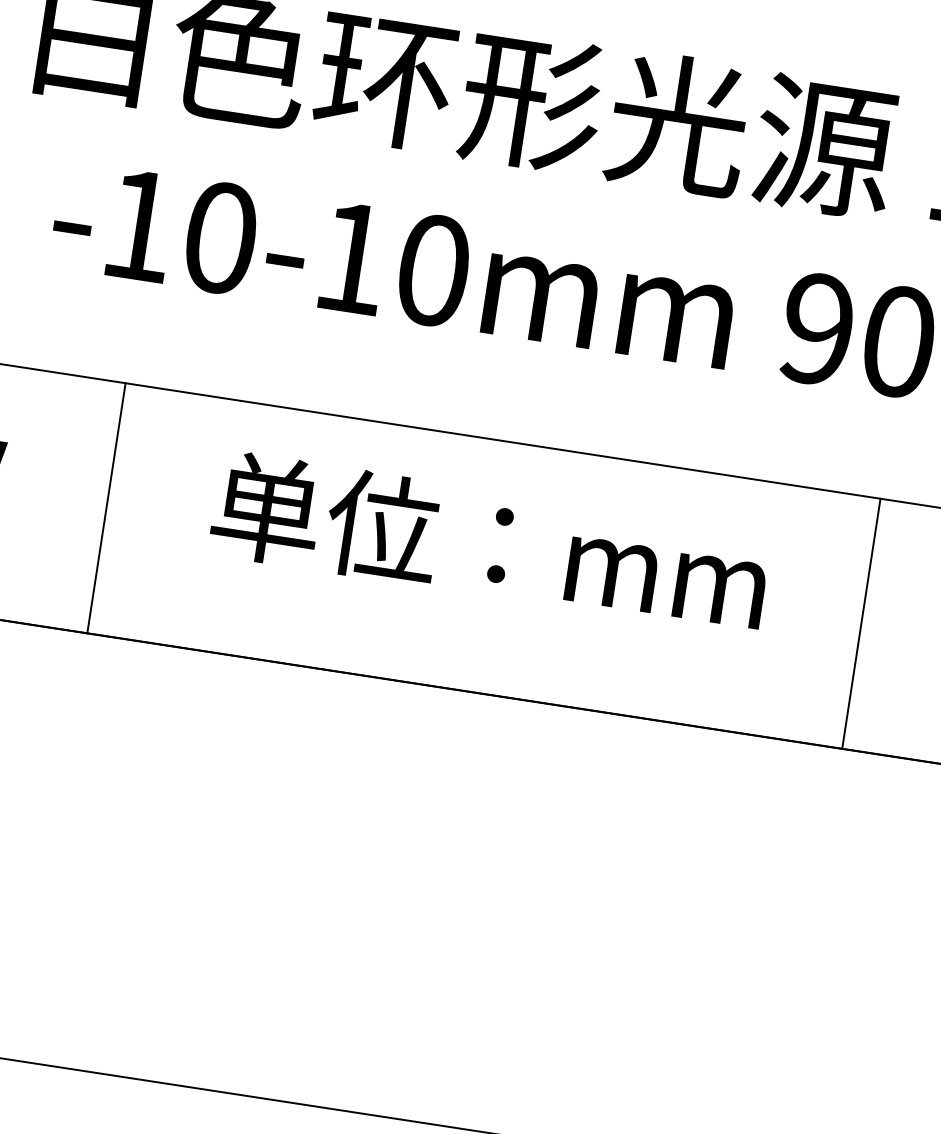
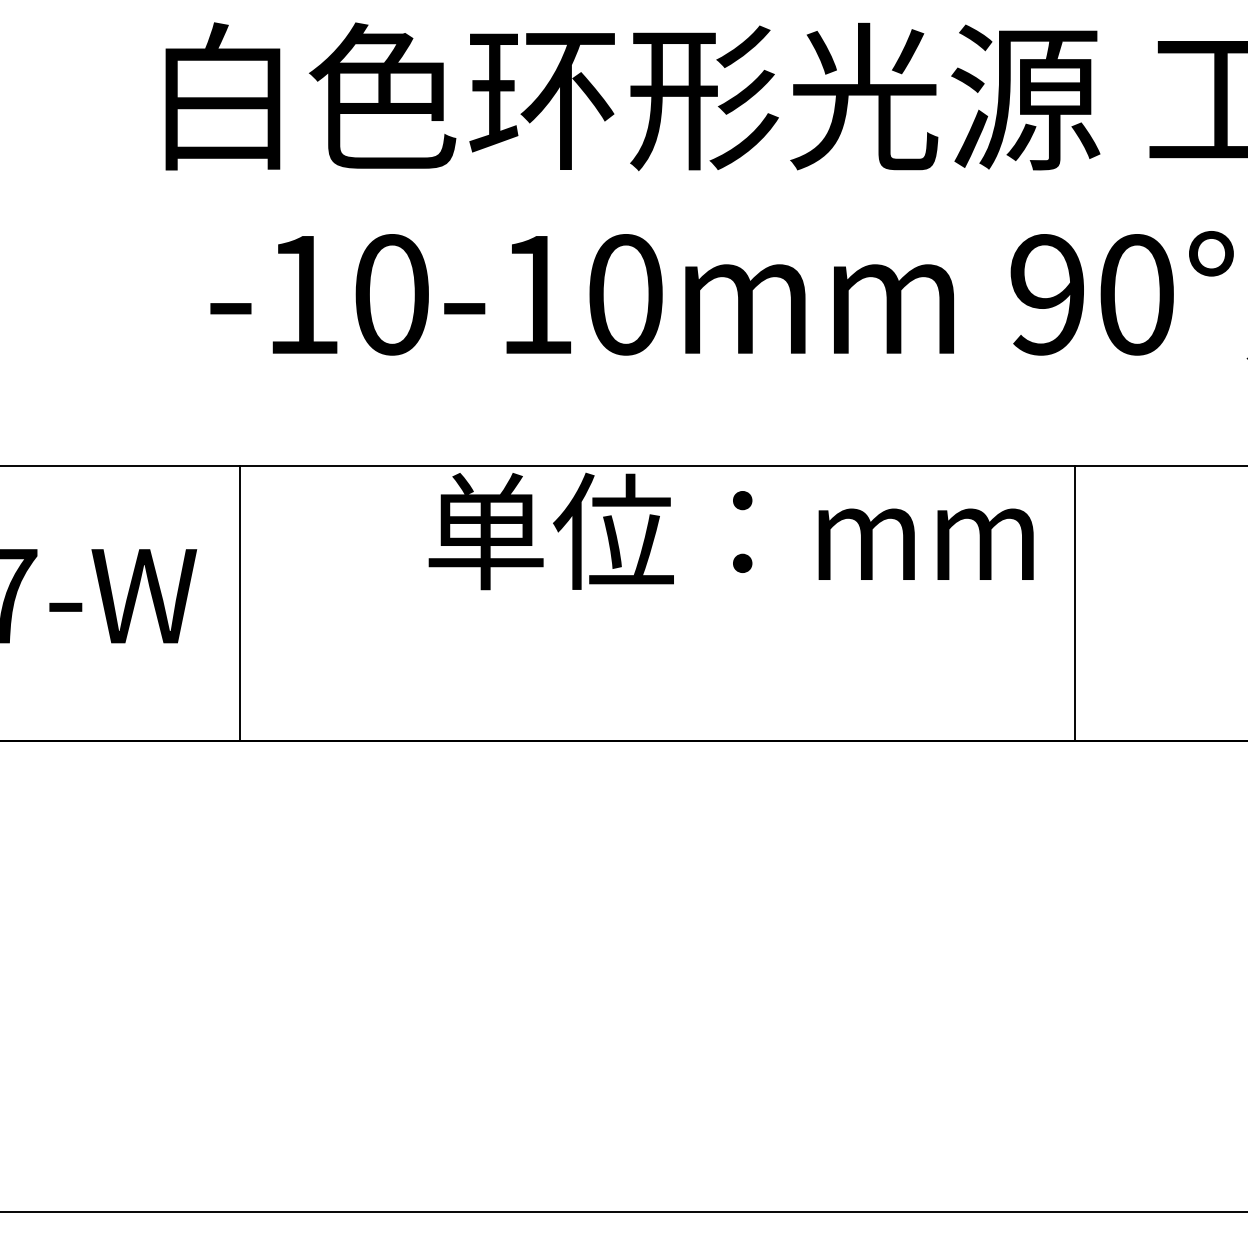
line: (106, 508) -> (239, 603), moved
text: (489, 543) -> (730, 531), moved
line: (860, 623) -> (1074, 603), moved

